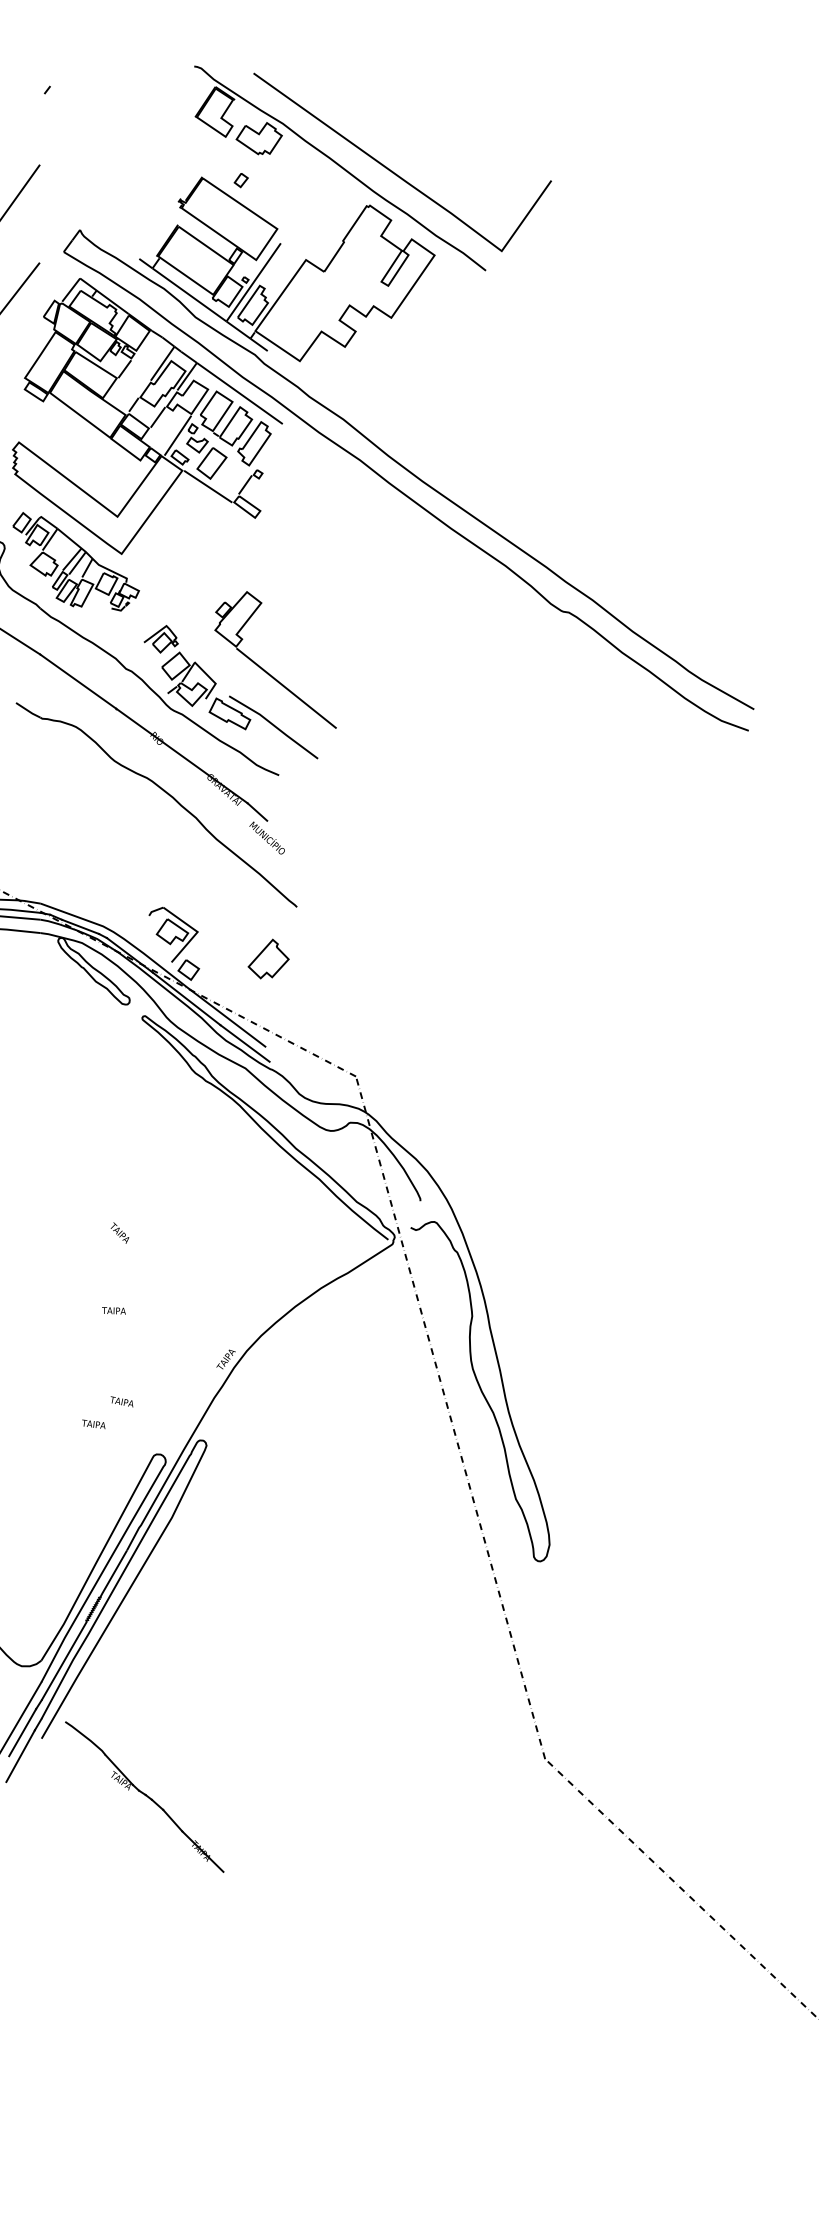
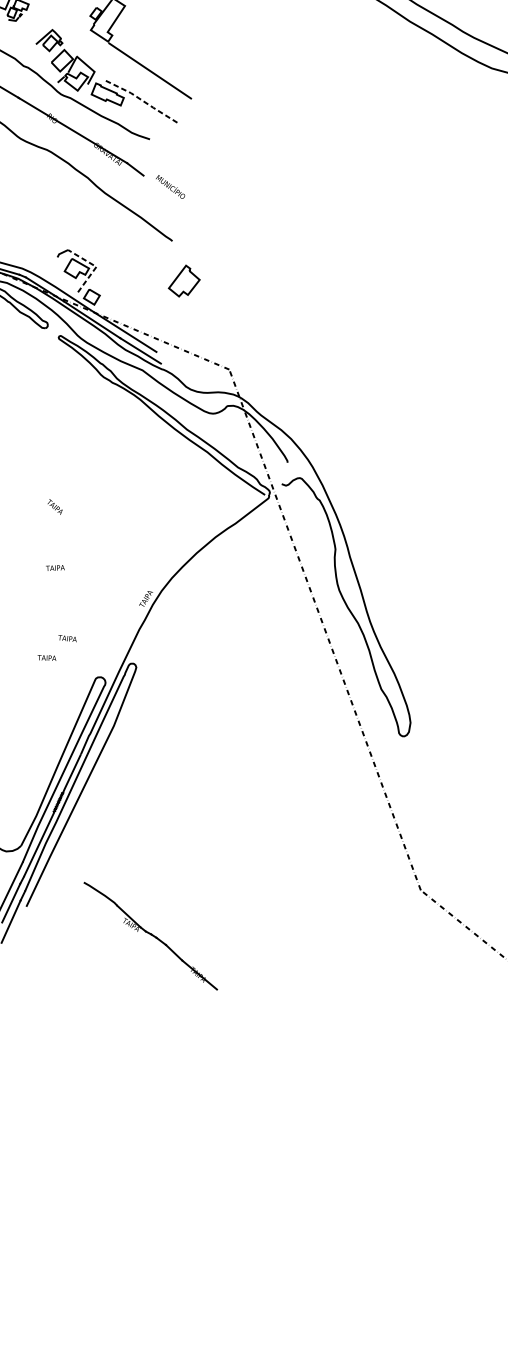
line: (274, 726) -> (143, 101), solid -> dashed
text: (266, 837) -> (169, 186), moved
line: (196, 931) -> (95, 266), solid -> dashed
part: (268, 958) -> (183, 280), moved
part: (144, 1796) -> (150, 935), moved

